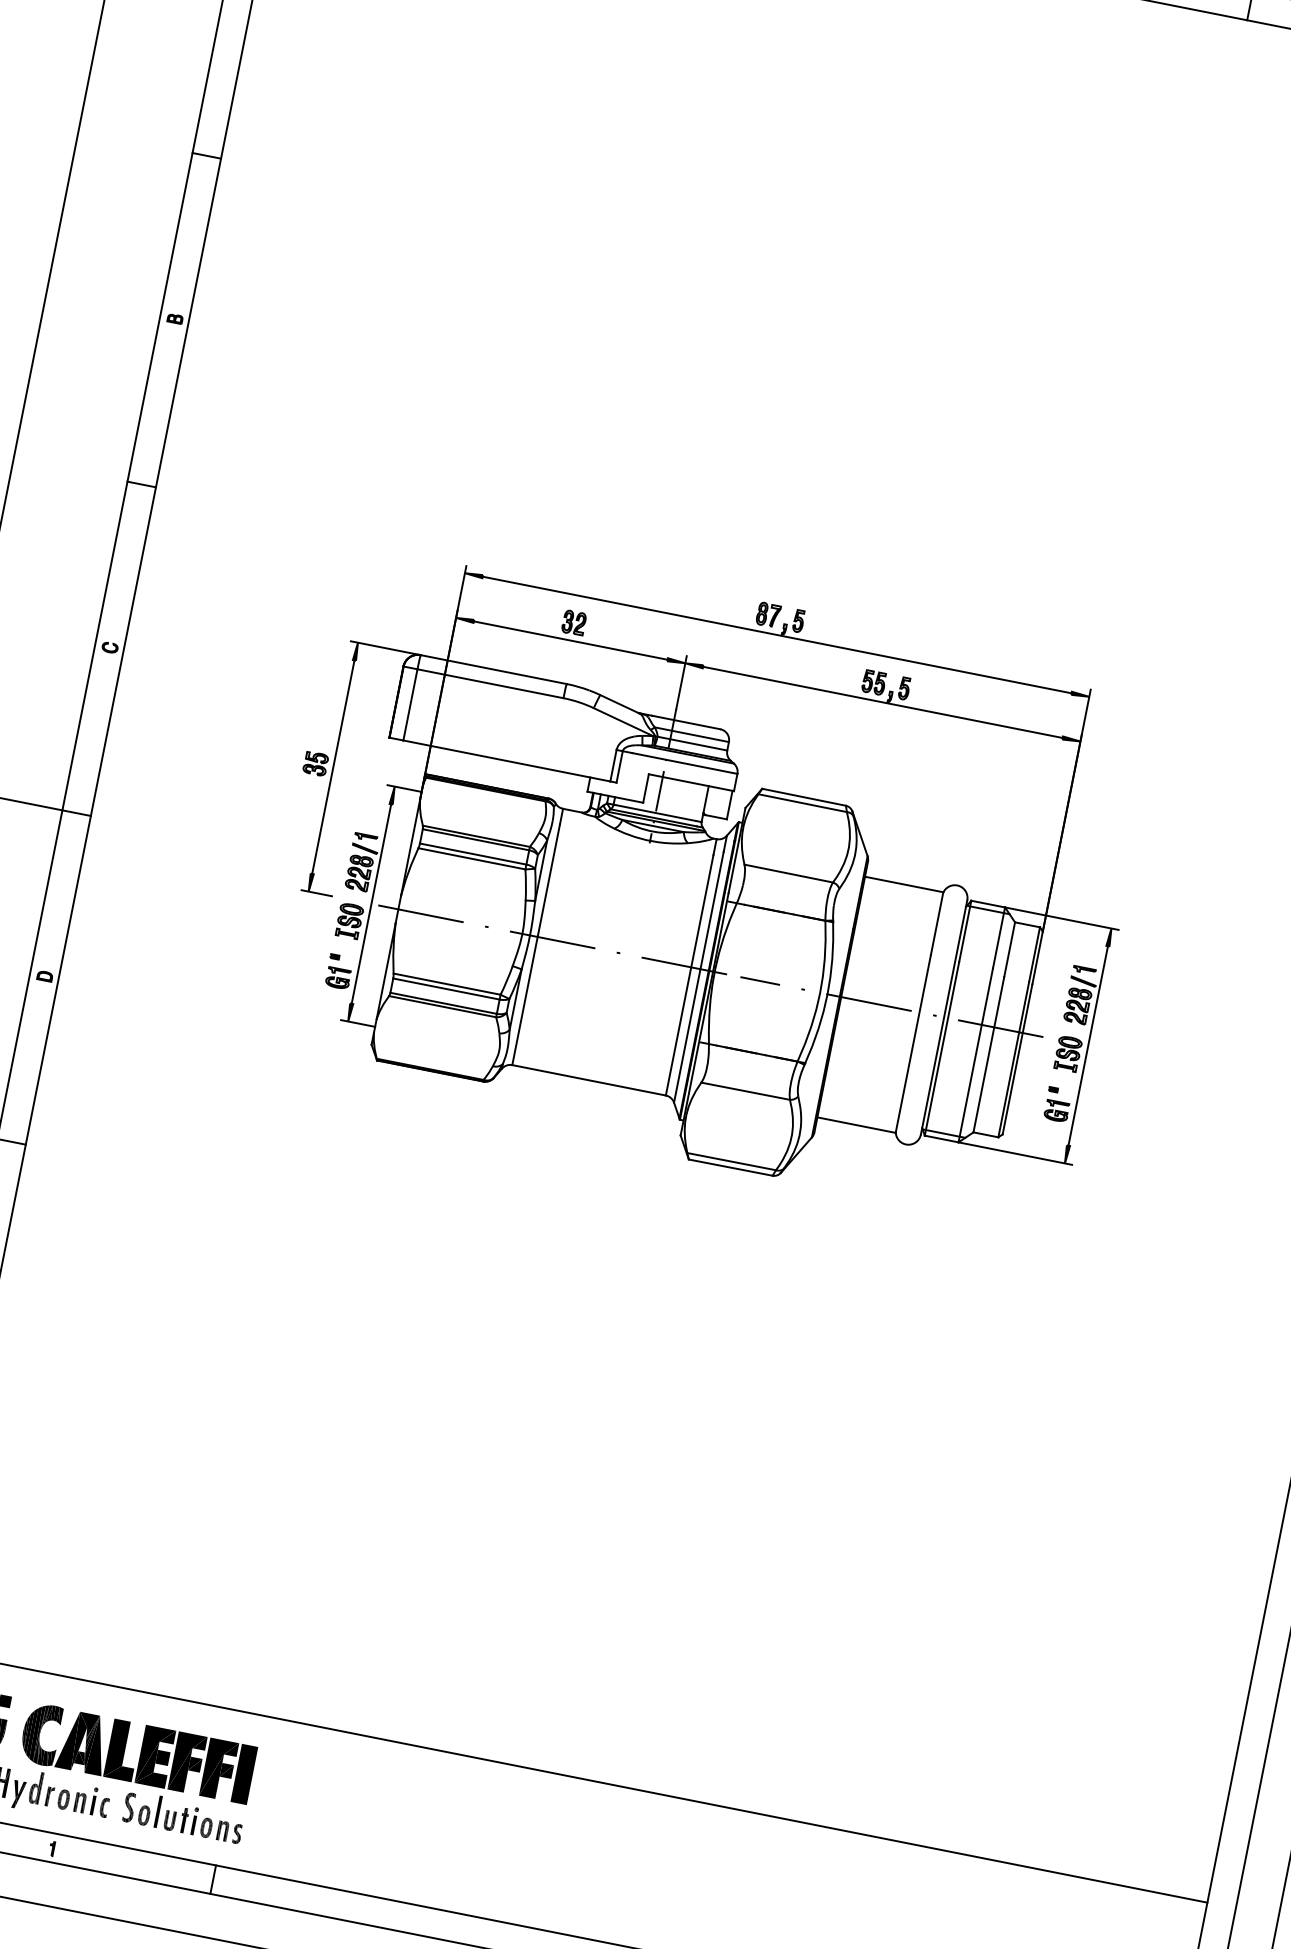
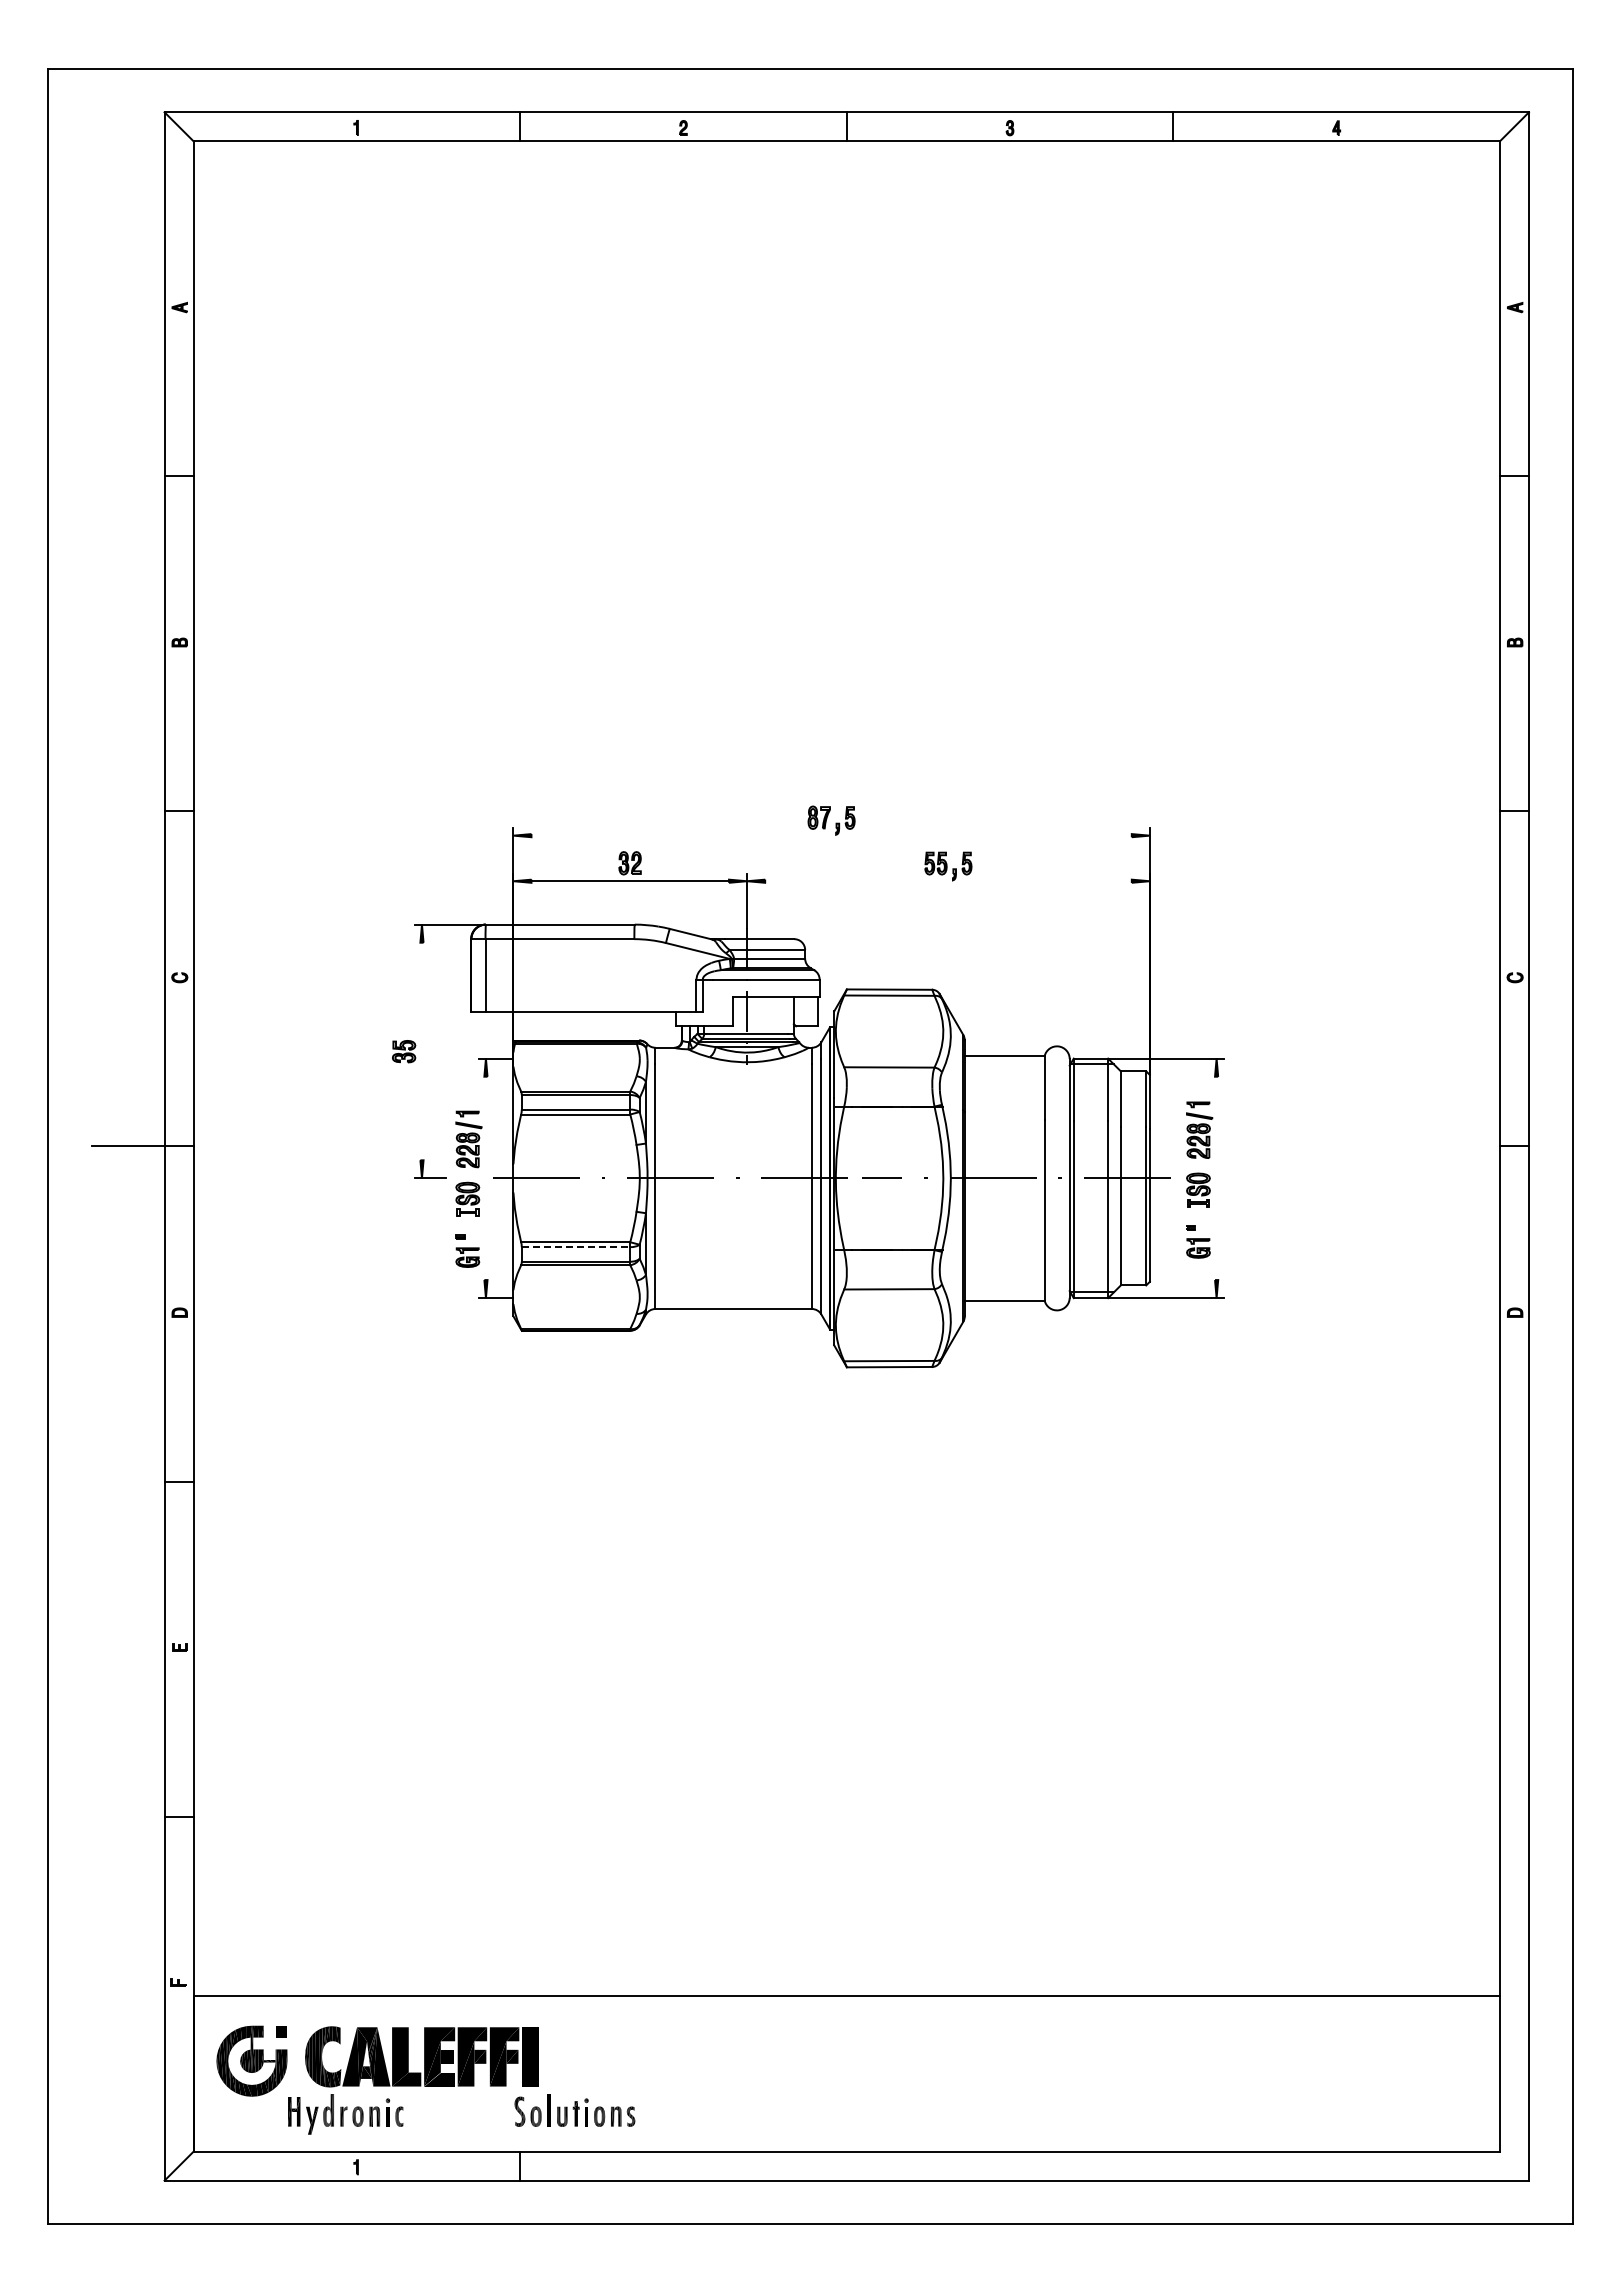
line: (777, 634) -> (831, 835), removed
line: (882, 702) -> (948, 881), removed
line: (332, 767) -> (421, 1051), removed
line: (370, 904) -> (485, 1178), removed
line: (446, 989) -> (576, 1247), solid -> dashed
line: (1088, 1046) -> (1216, 1178), removed
part: (183, 1816) -> (574, 2110), moved

